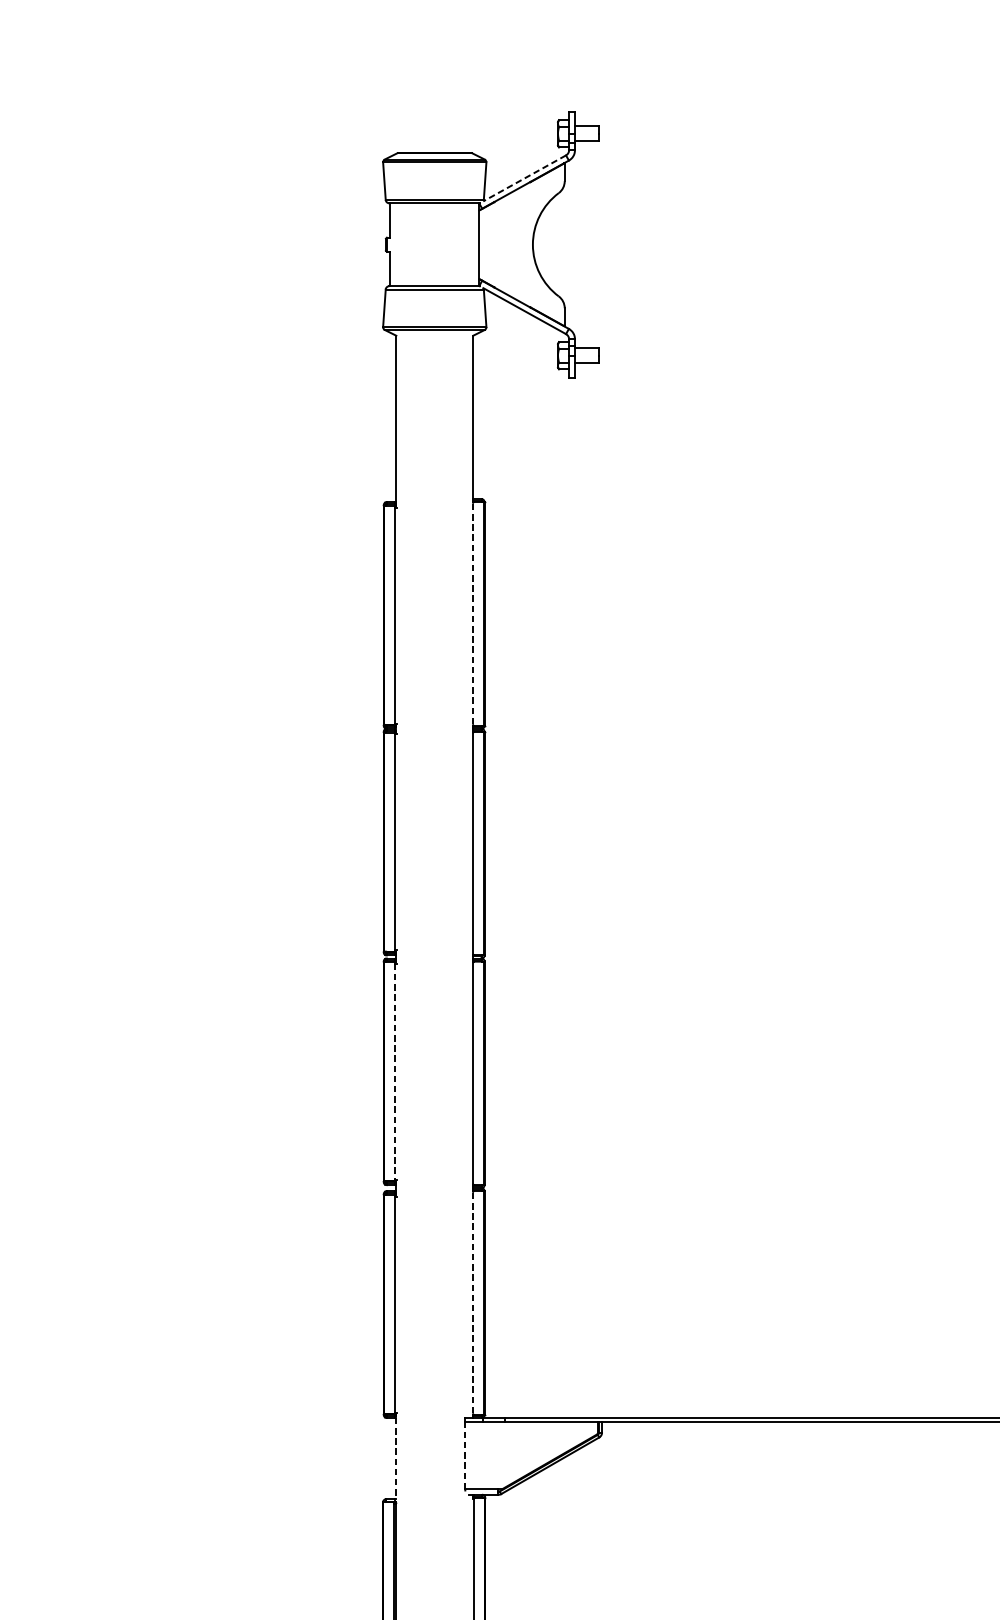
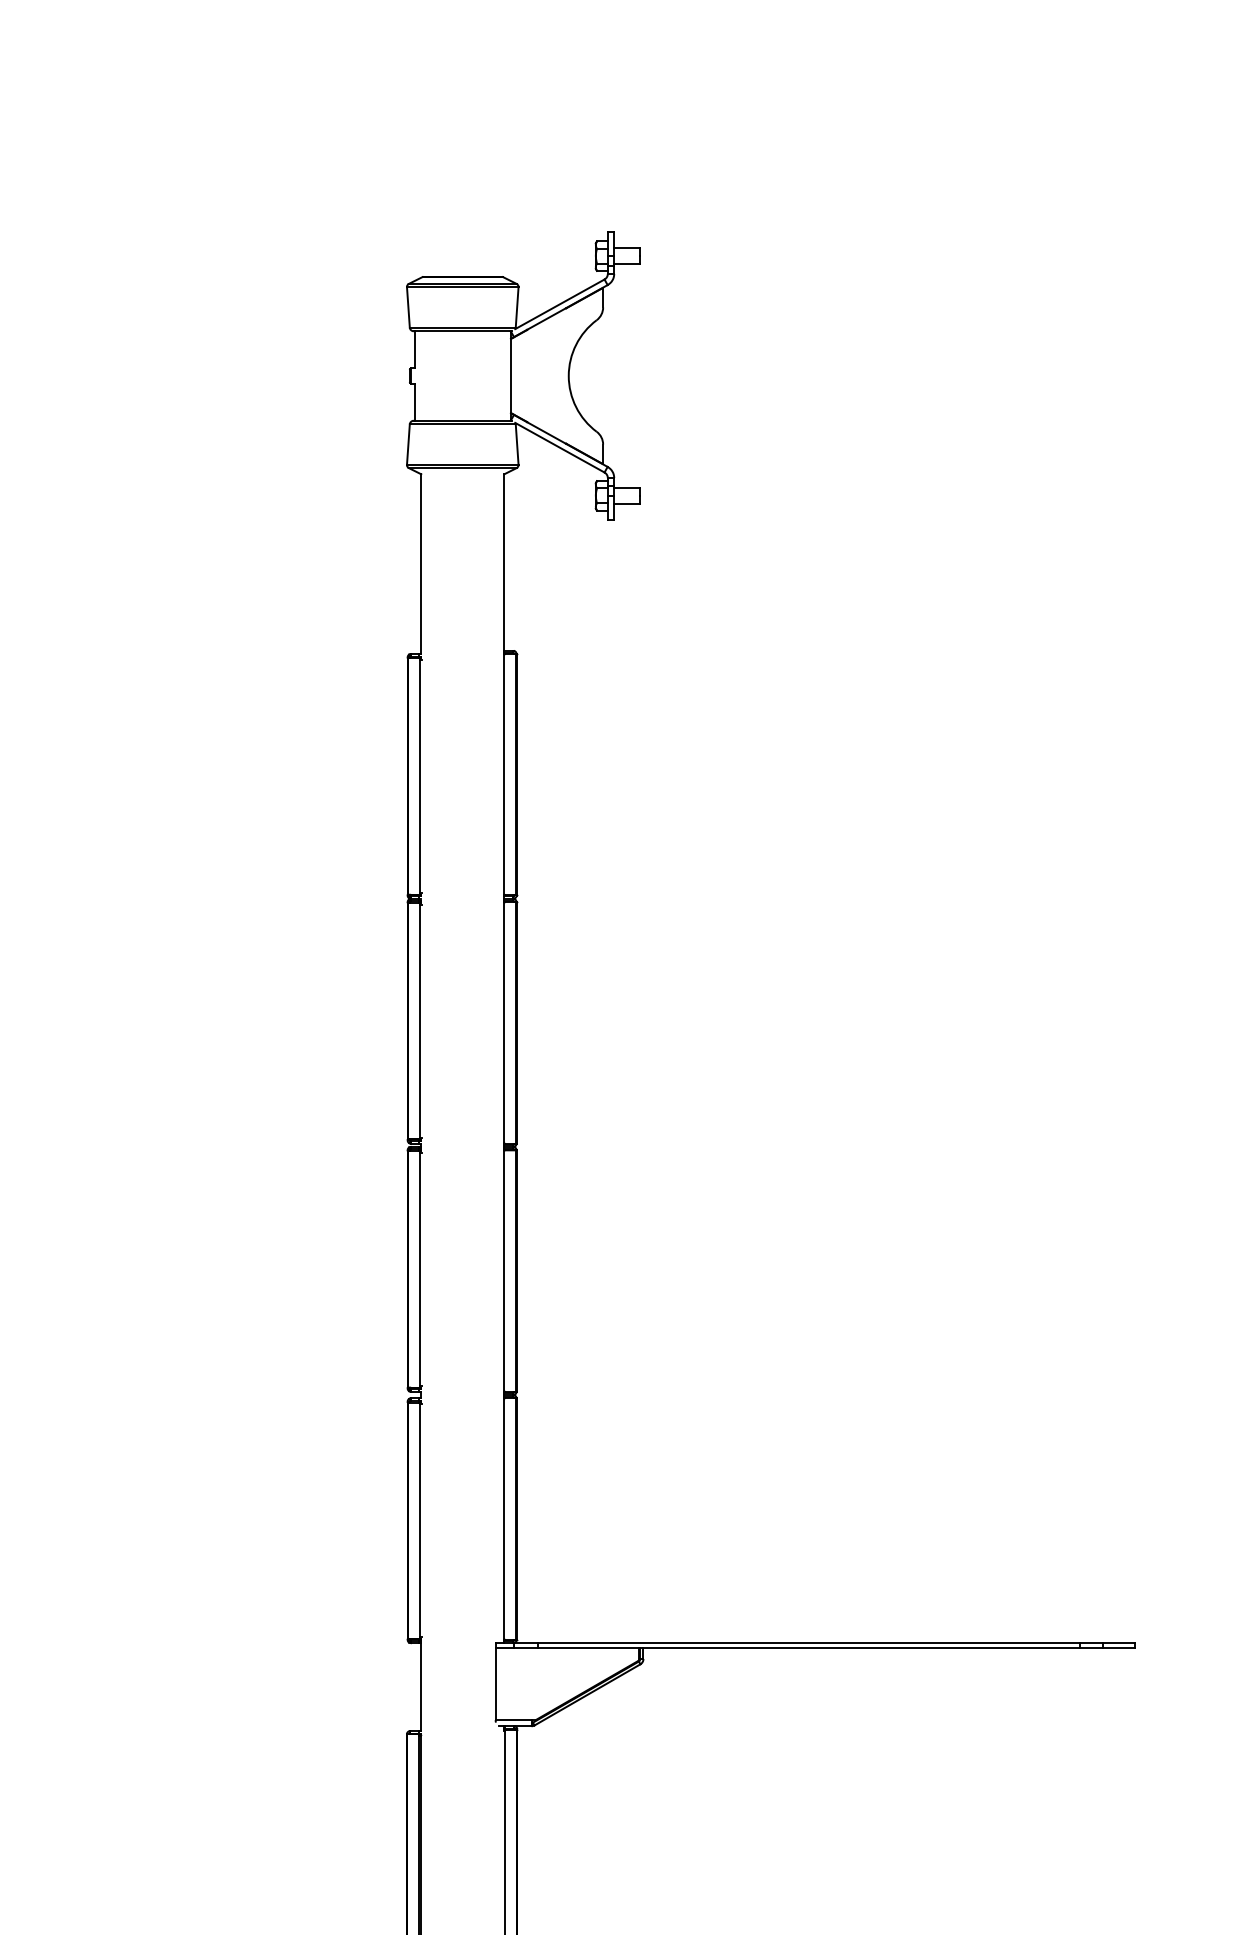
line: (524, 178) -> (559, 304), dashed -> solid
line: (473, 613) -> (504, 774), dashed -> solid
line: (395, 1071) -> (420, 1269), dashed -> solid
line: (473, 1302) -> (504, 1518), dashed -> solid
line: (465, 1455) -> (495, 1683), dashed -> solid
line: (396, 1458) -> (421, 1687), dashed -> solid

